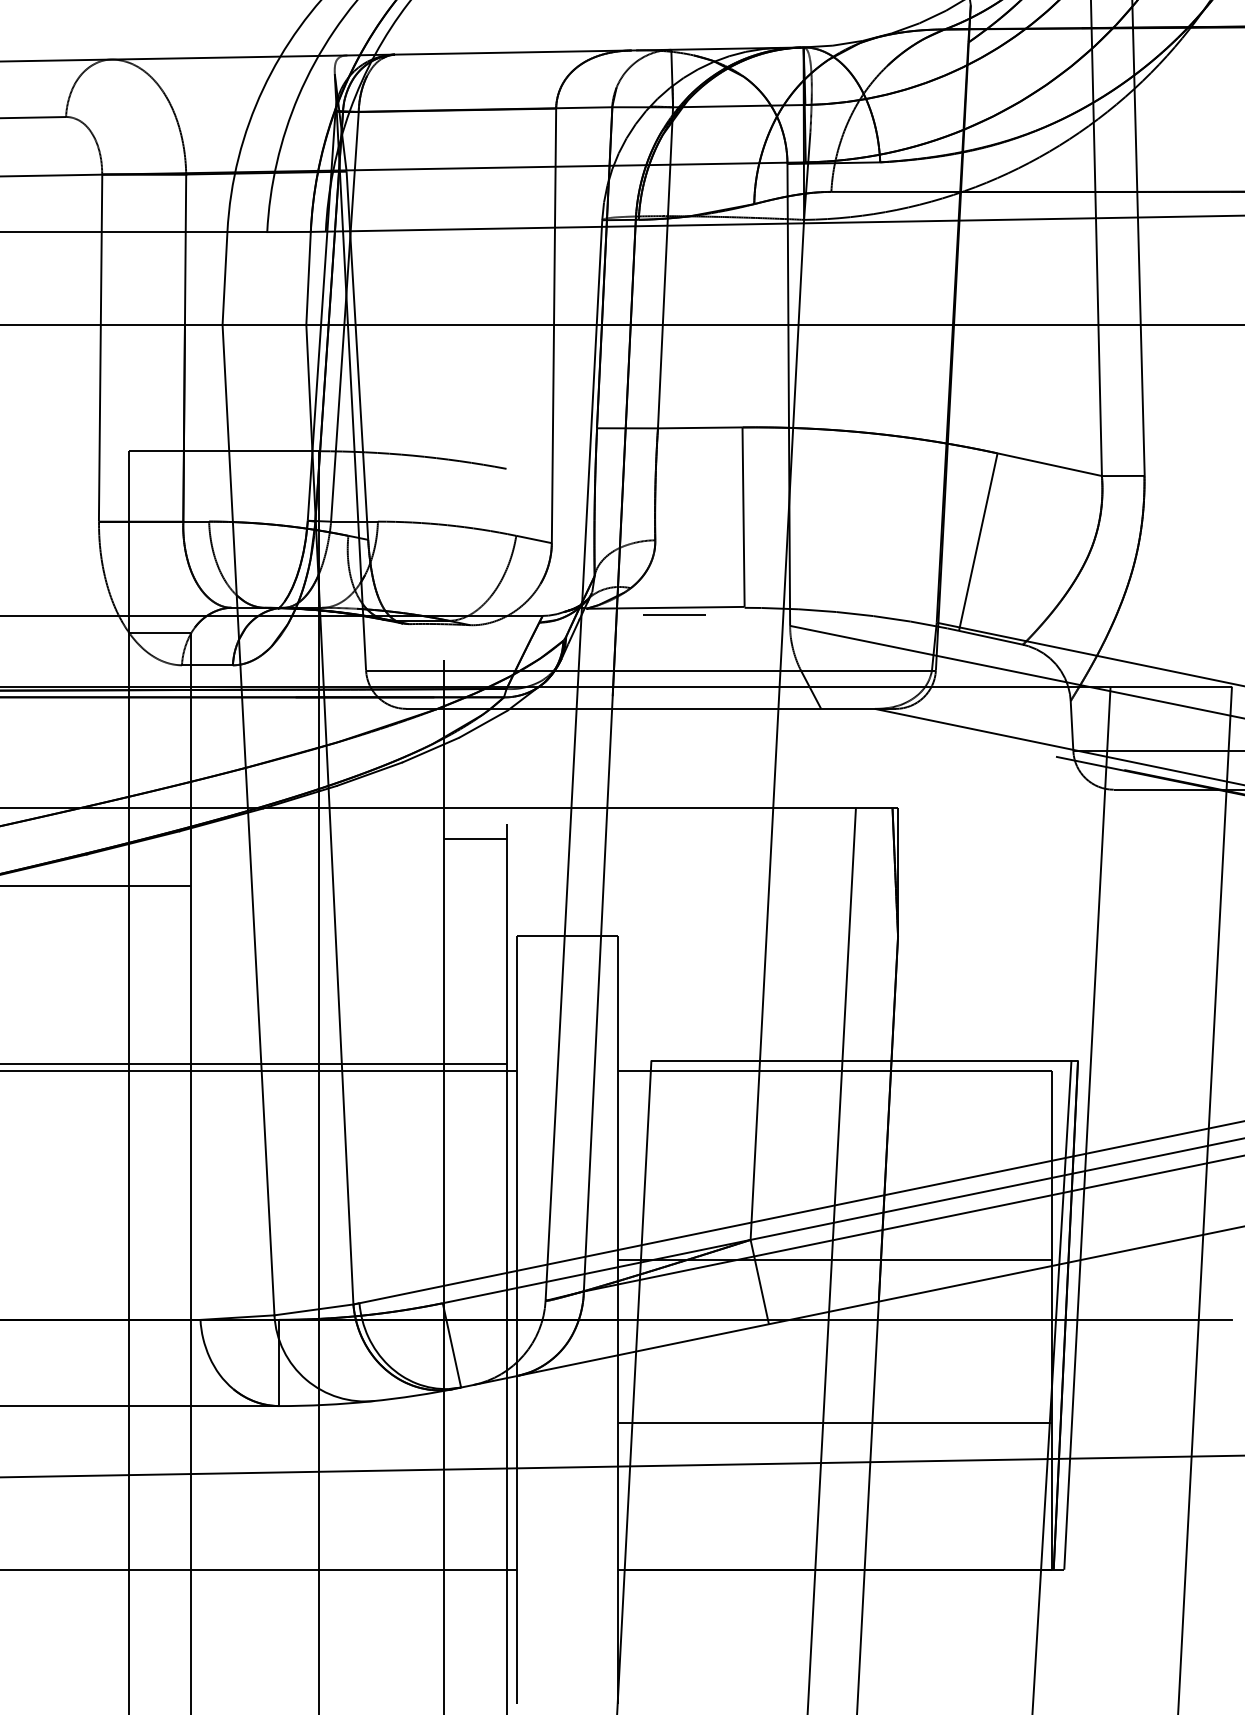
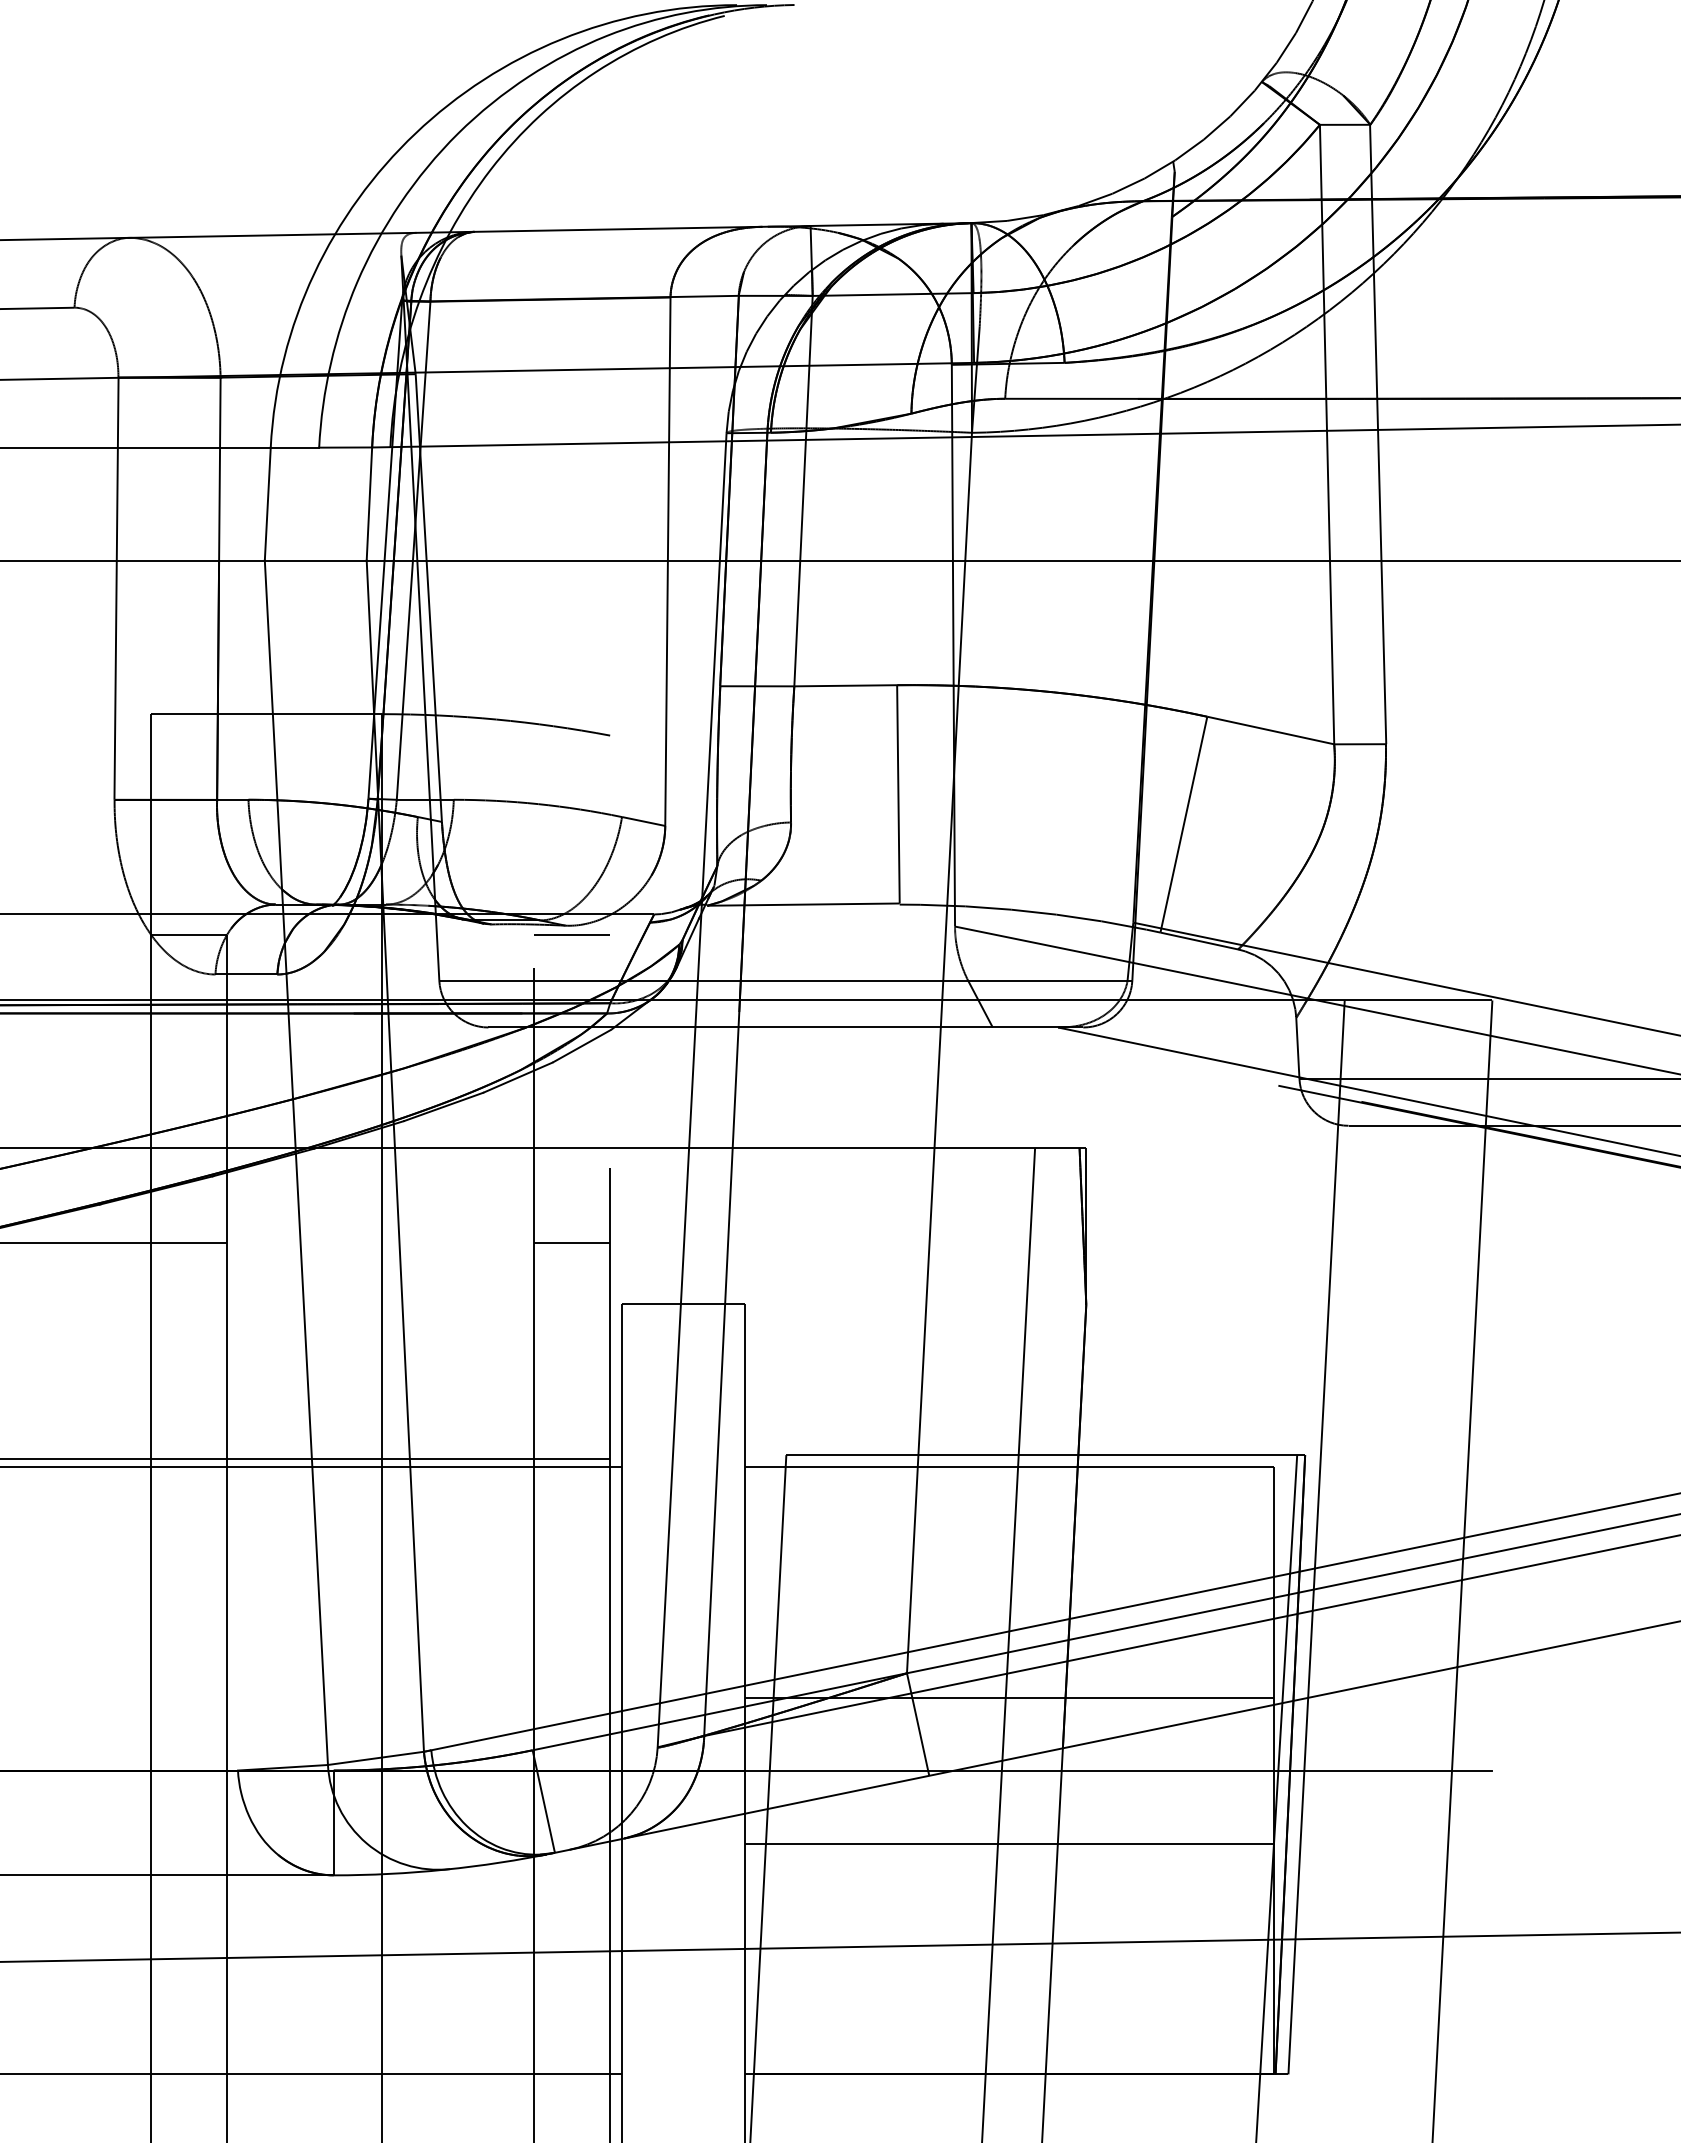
line: (673, 614) -> (571, 934), moved
line: (474, 838) -> (571, 1242), moved
line: (834, 1423) -> (1009, 1844), moved

